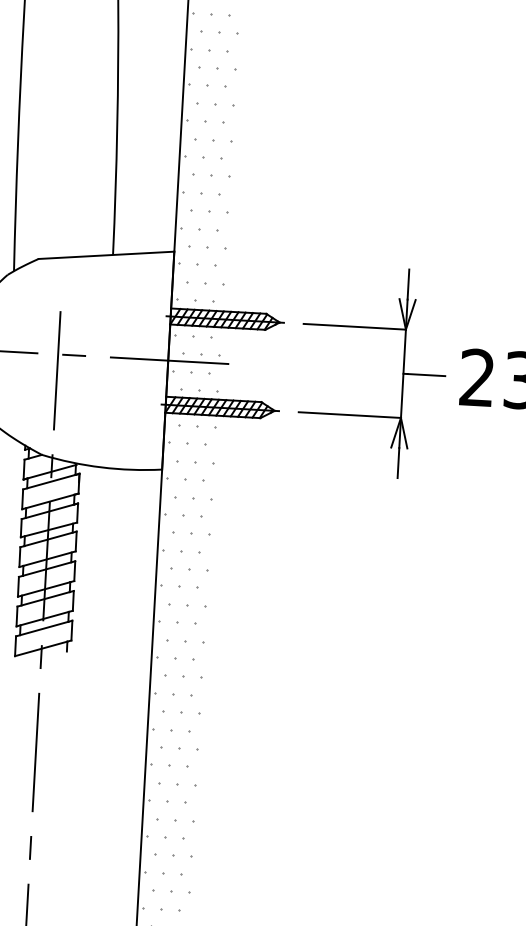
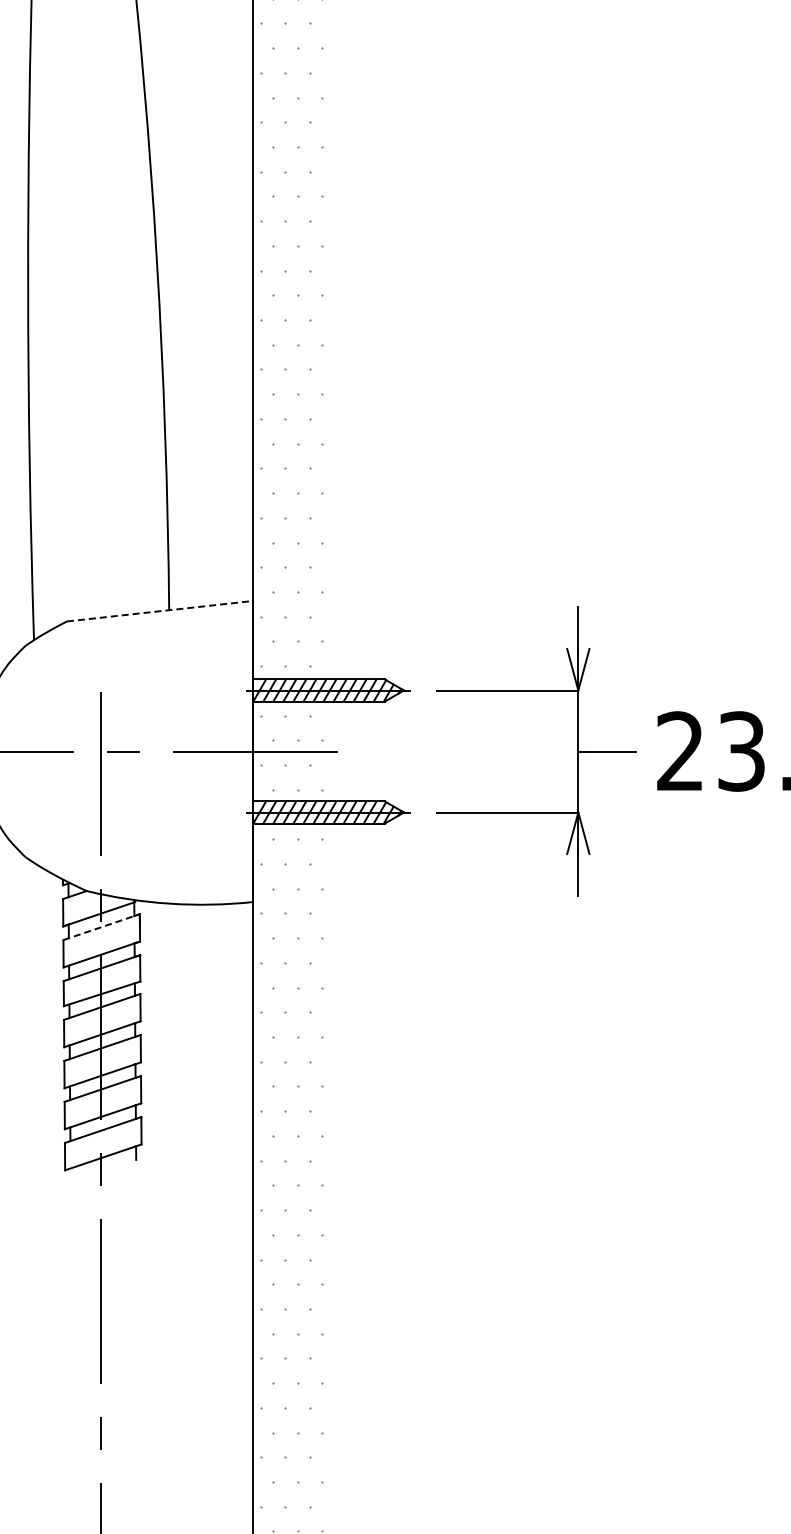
line: (106, 255) -> (160, 611), solid -> dashed
line: (51, 481) -> (102, 926), solid -> dashed

